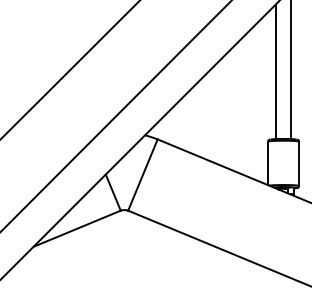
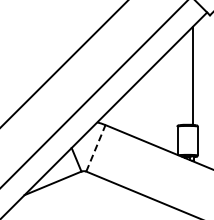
line: (275, 70) -> (182, 80), removed
line: (143, 173) -> (96, 147), solid -> dashed

